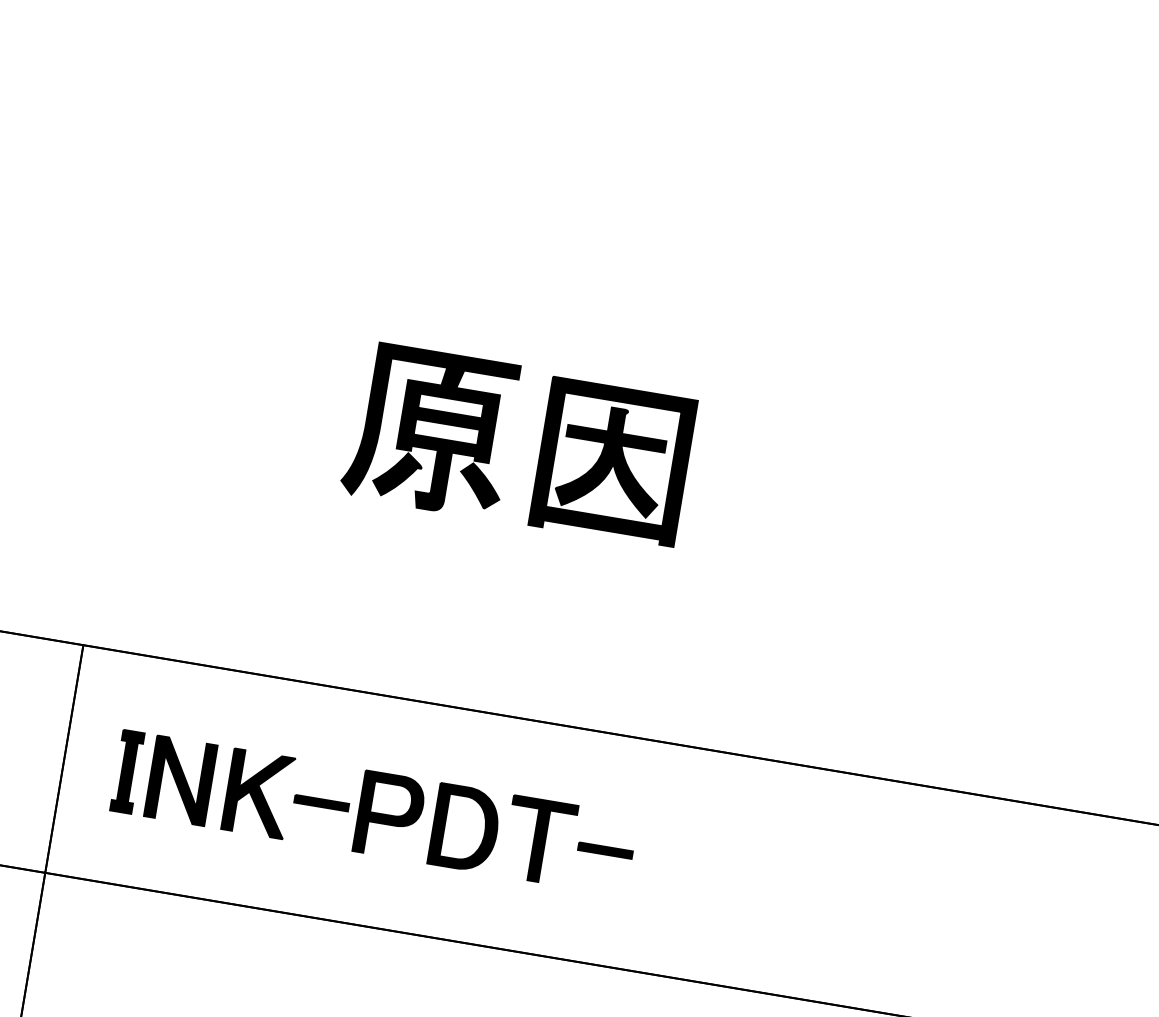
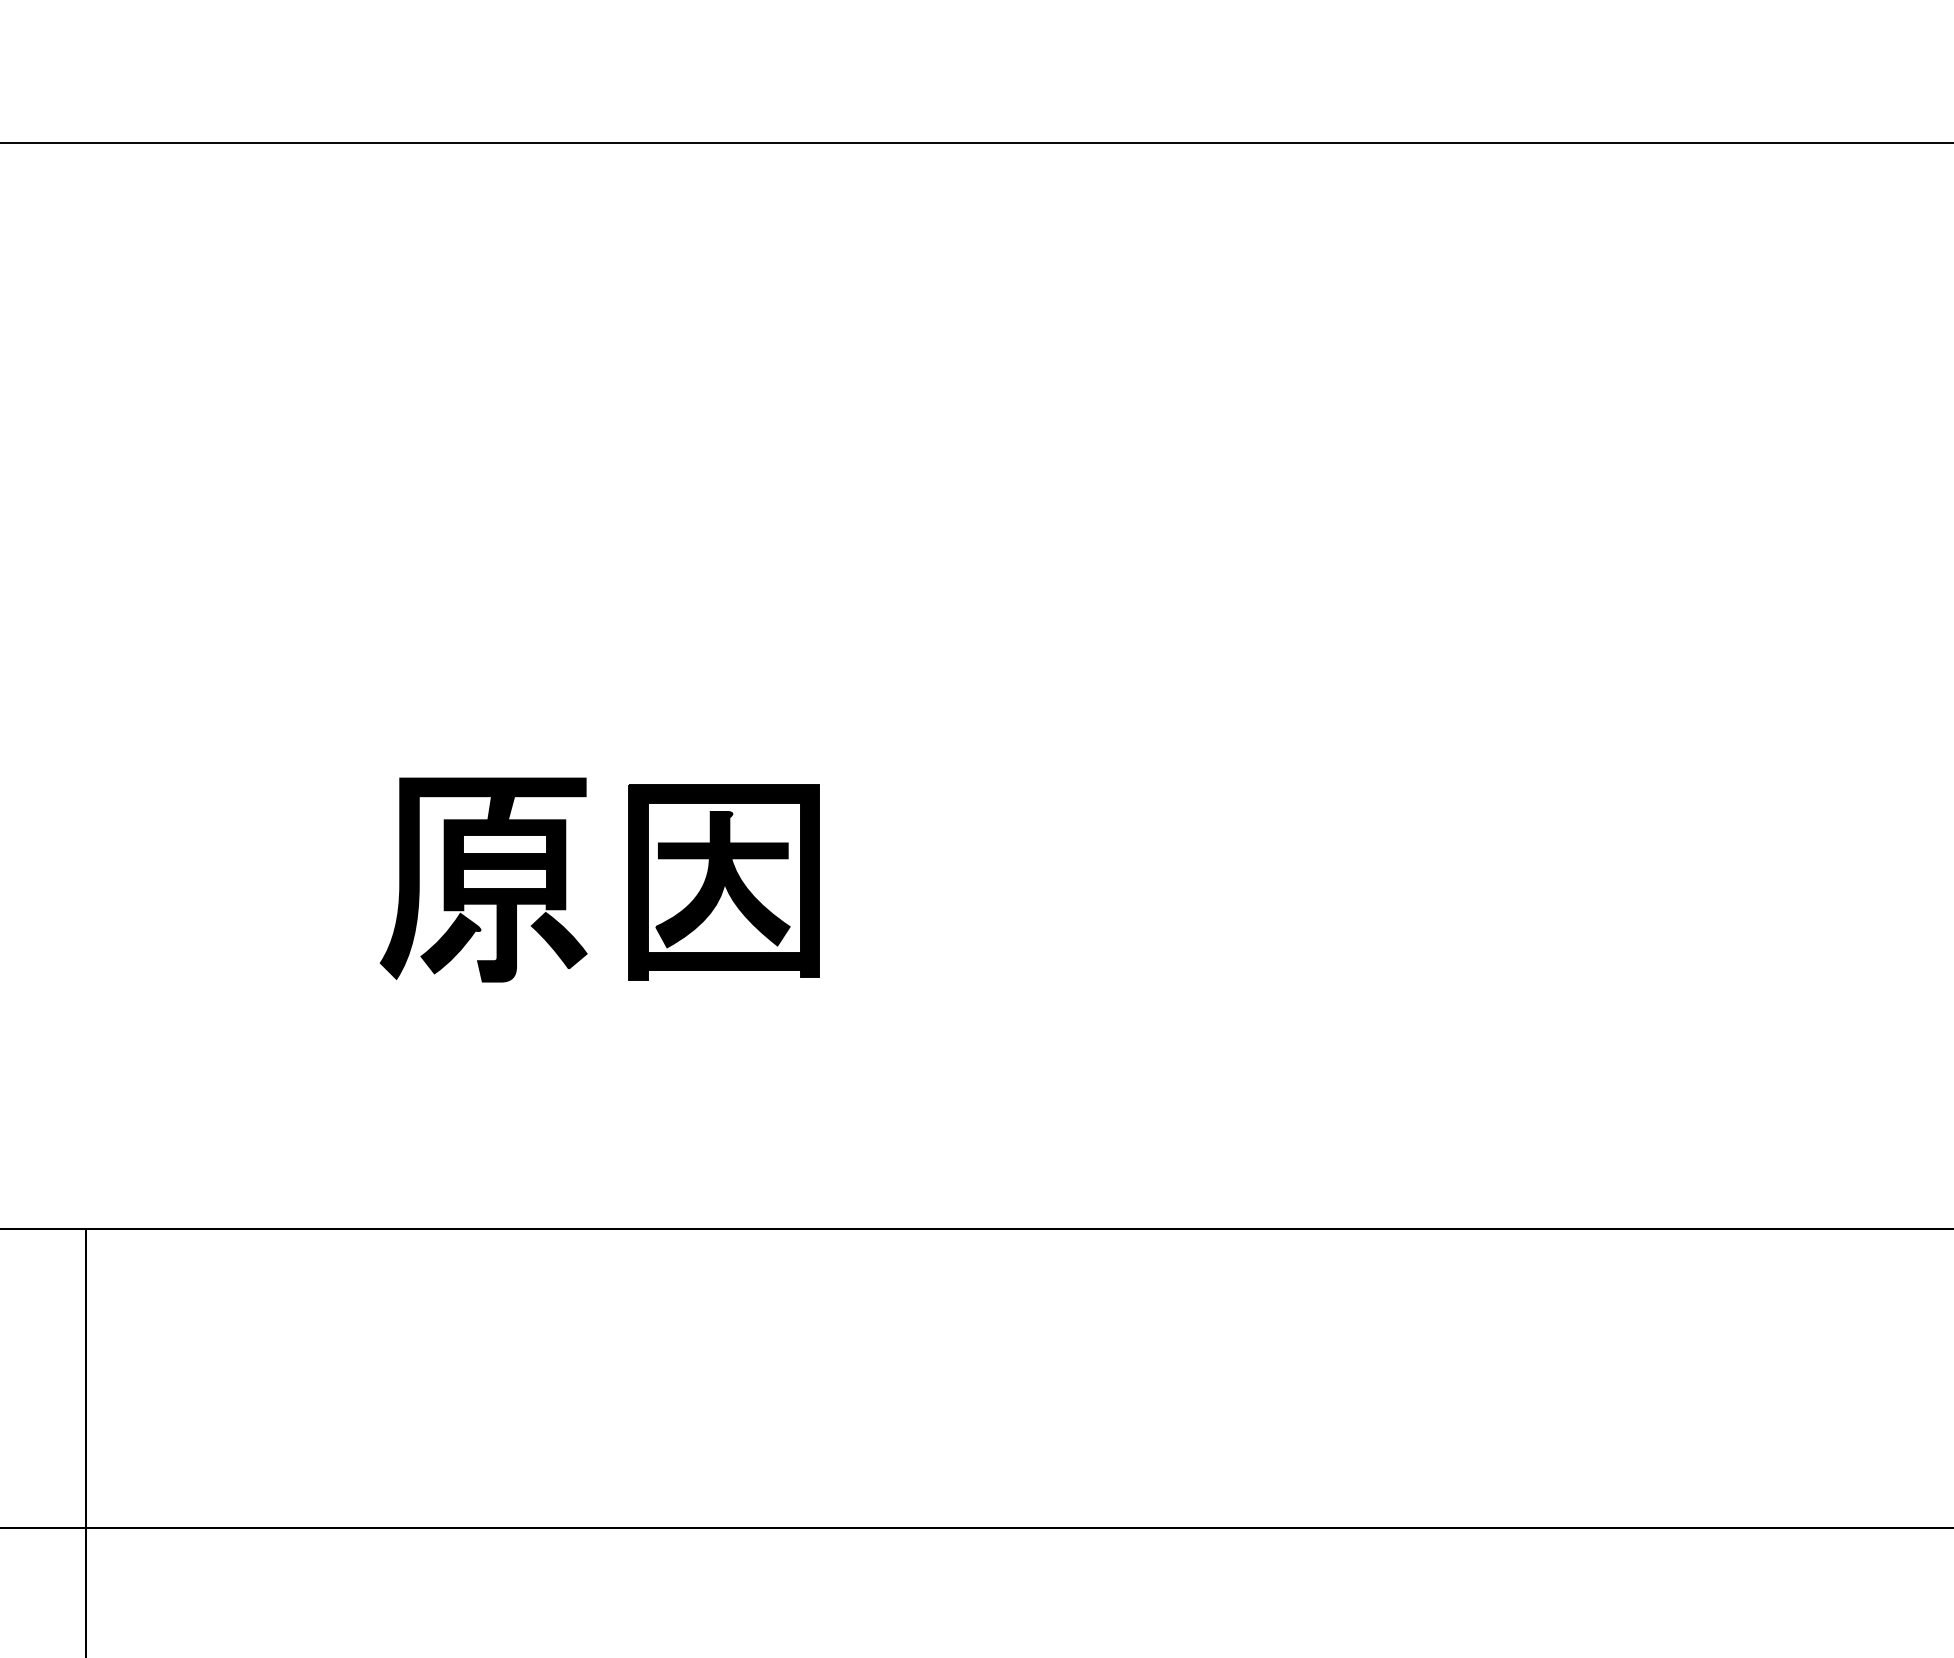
part: (374, 812) -> (494, 1380), removed

